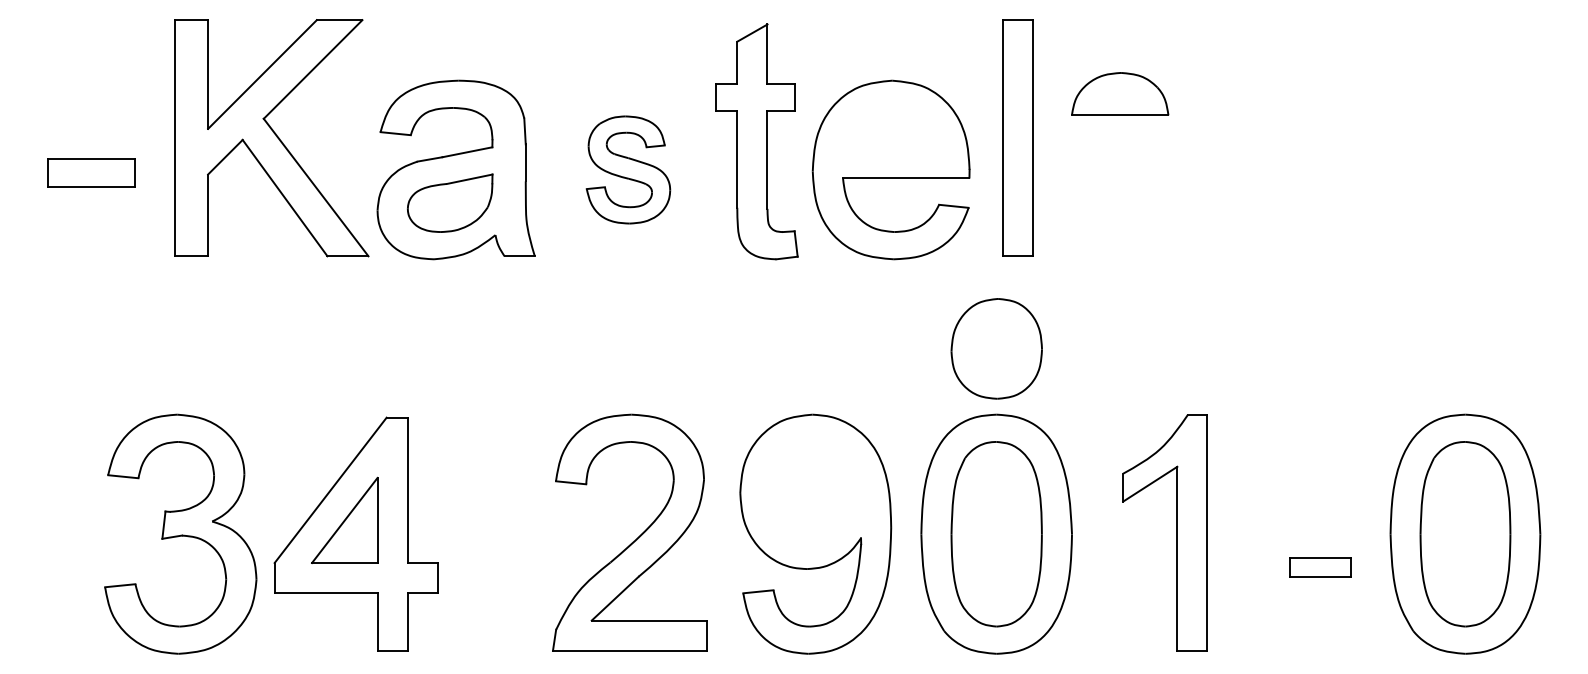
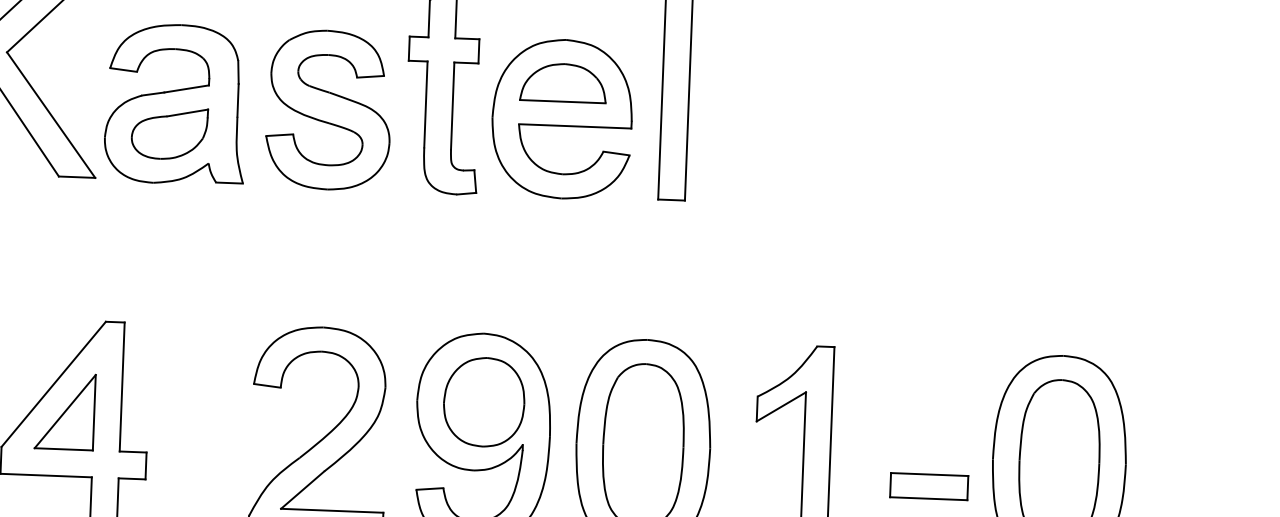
part: (1120, 93) -> (563, 82), moved
part: (628, 169) -> (329, 109), size x1.67
part: (996, 348) -> (484, 401), moved
part: (1320, 567) -> (929, 486), size x1.43

